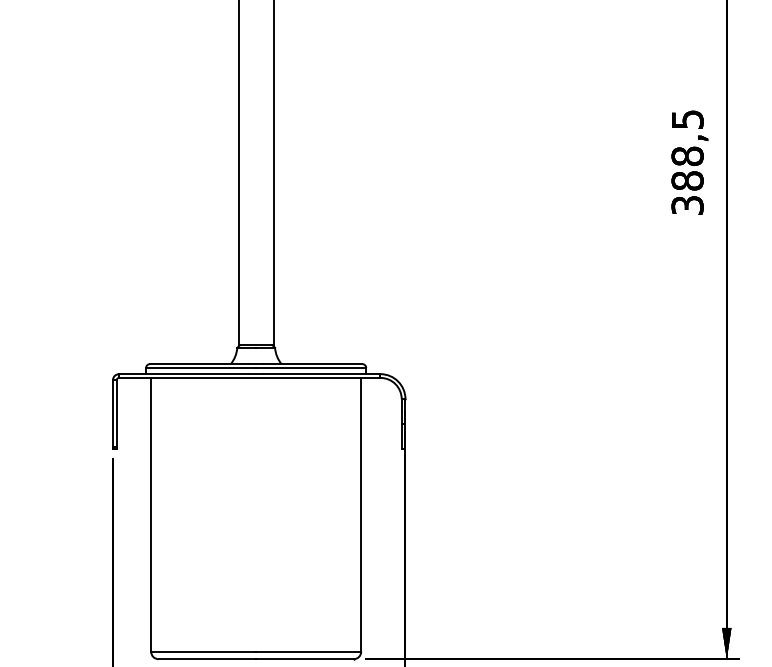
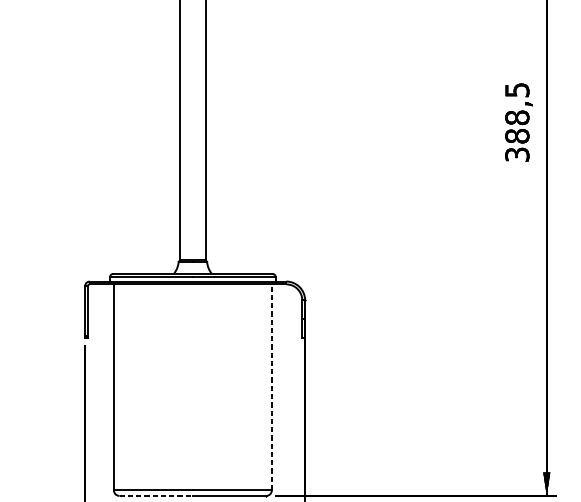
line: (361, 514) -> (272, 387), solid -> dashed
line: (207, 659) -> (156, 496), solid -> dashed

